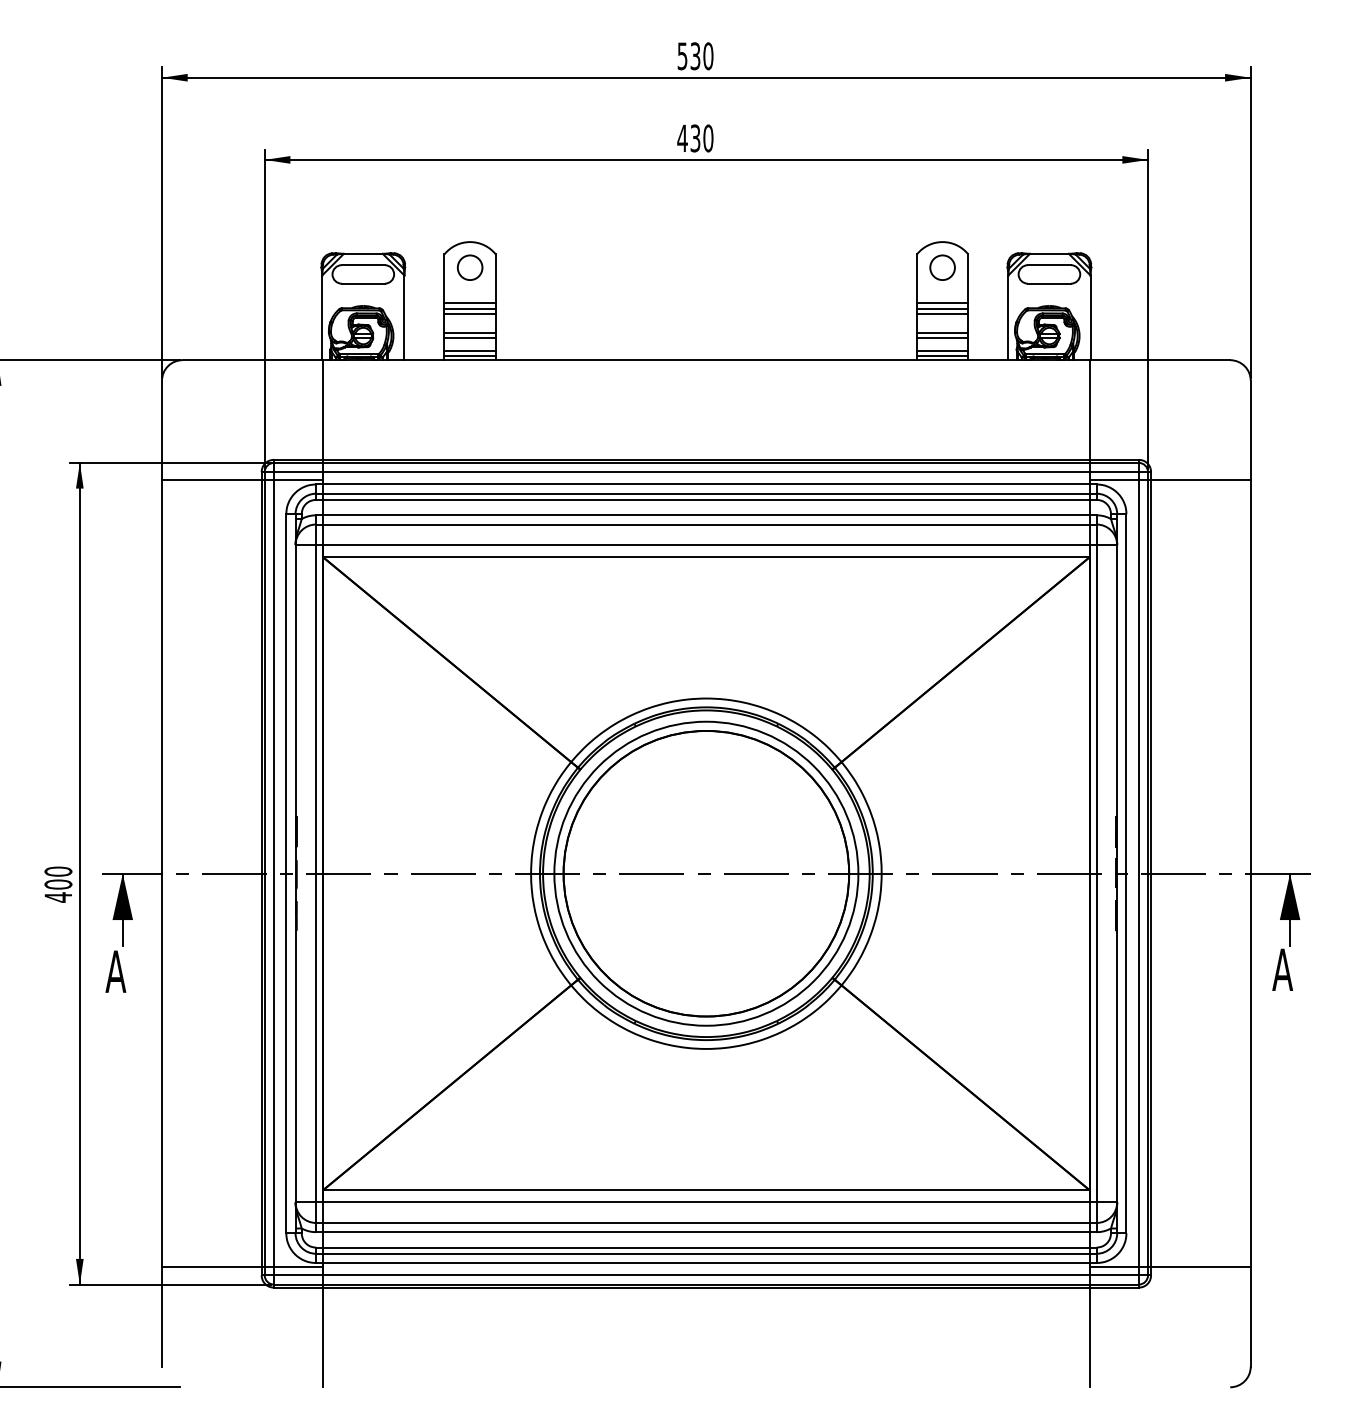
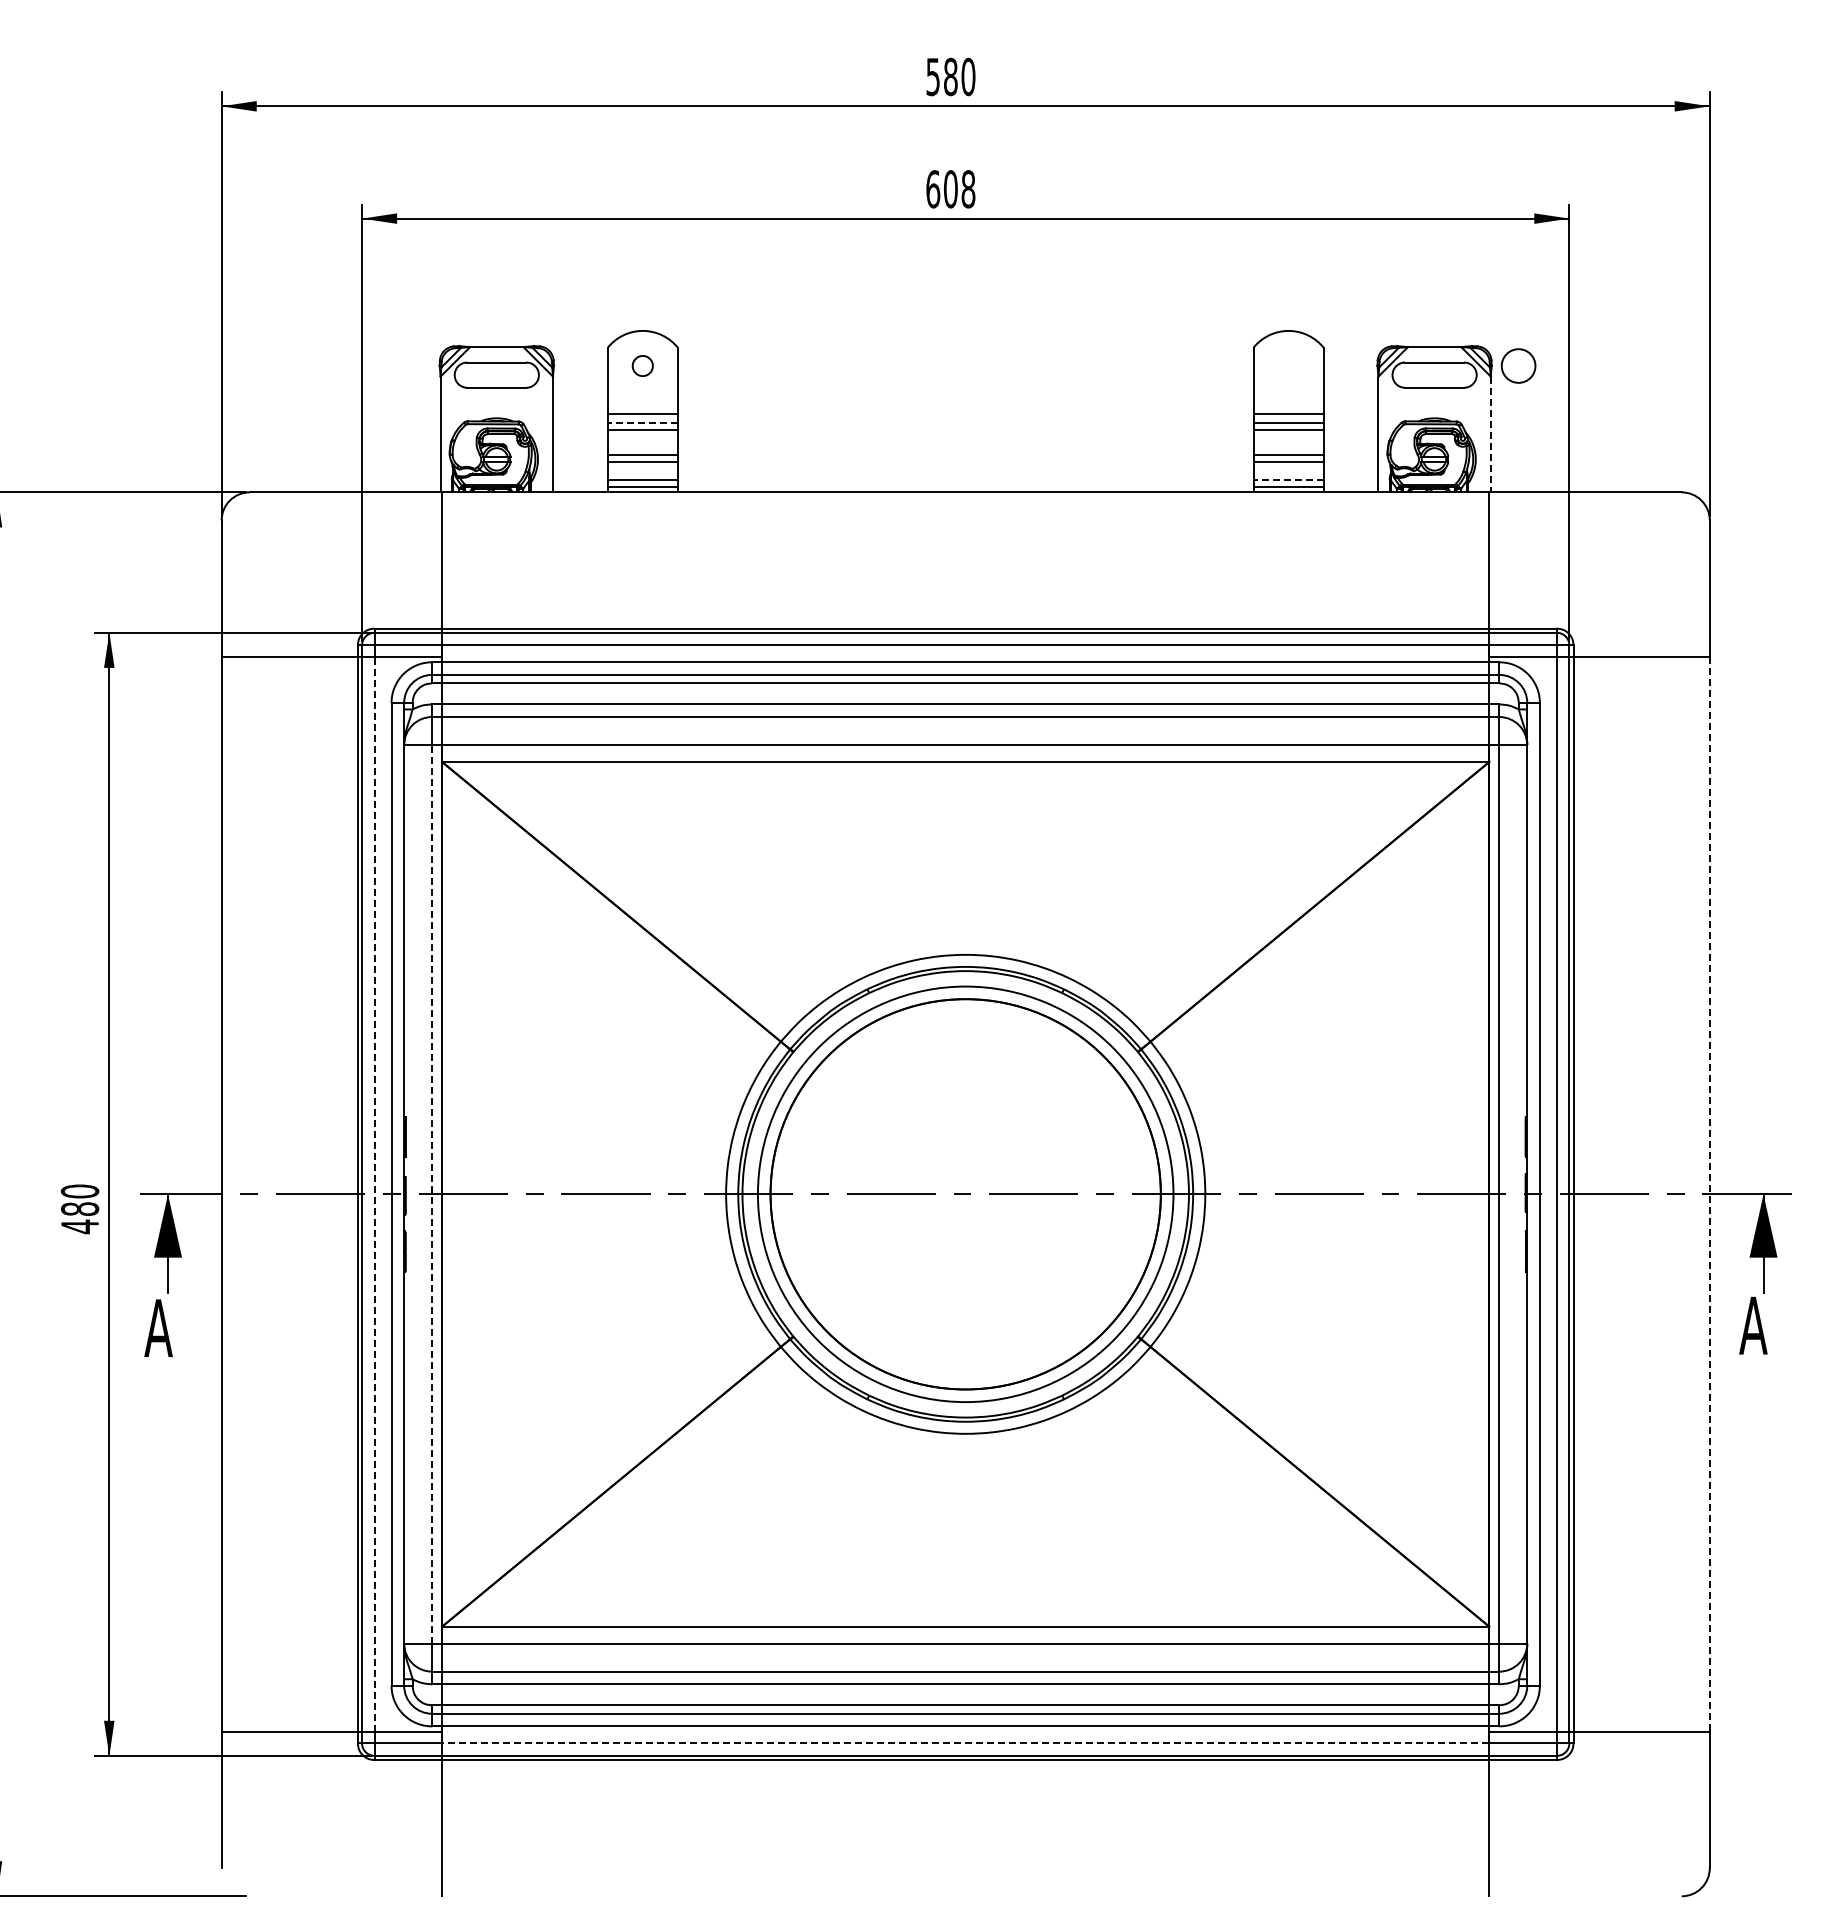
text: (695, 55) -> (950, 76), 530 -> 580
text: (695, 138) -> (950, 189), 430 -> 608
circle: (469, 267) -> (642, 365), size x0.6
circle: (942, 267) -> (1518, 365), moved
line: (469, 309) -> (642, 422), solid -> dashed
line: (1090, 317) -> (1490, 434), solid -> dashed
line: (942, 351) -> (1288, 480), solid -> dashed
line: (273, 873) -> (374, 1194), solid -> dashed
line: (316, 873) -> (432, 1193), solid -> dashed
line: (1250, 873) -> (1709, 1194), solid -> dashed
text: (58, 884) -> (80, 1209), 400 -> 480
line: (706, 1275) -> (965, 1743), solid -> dashed

